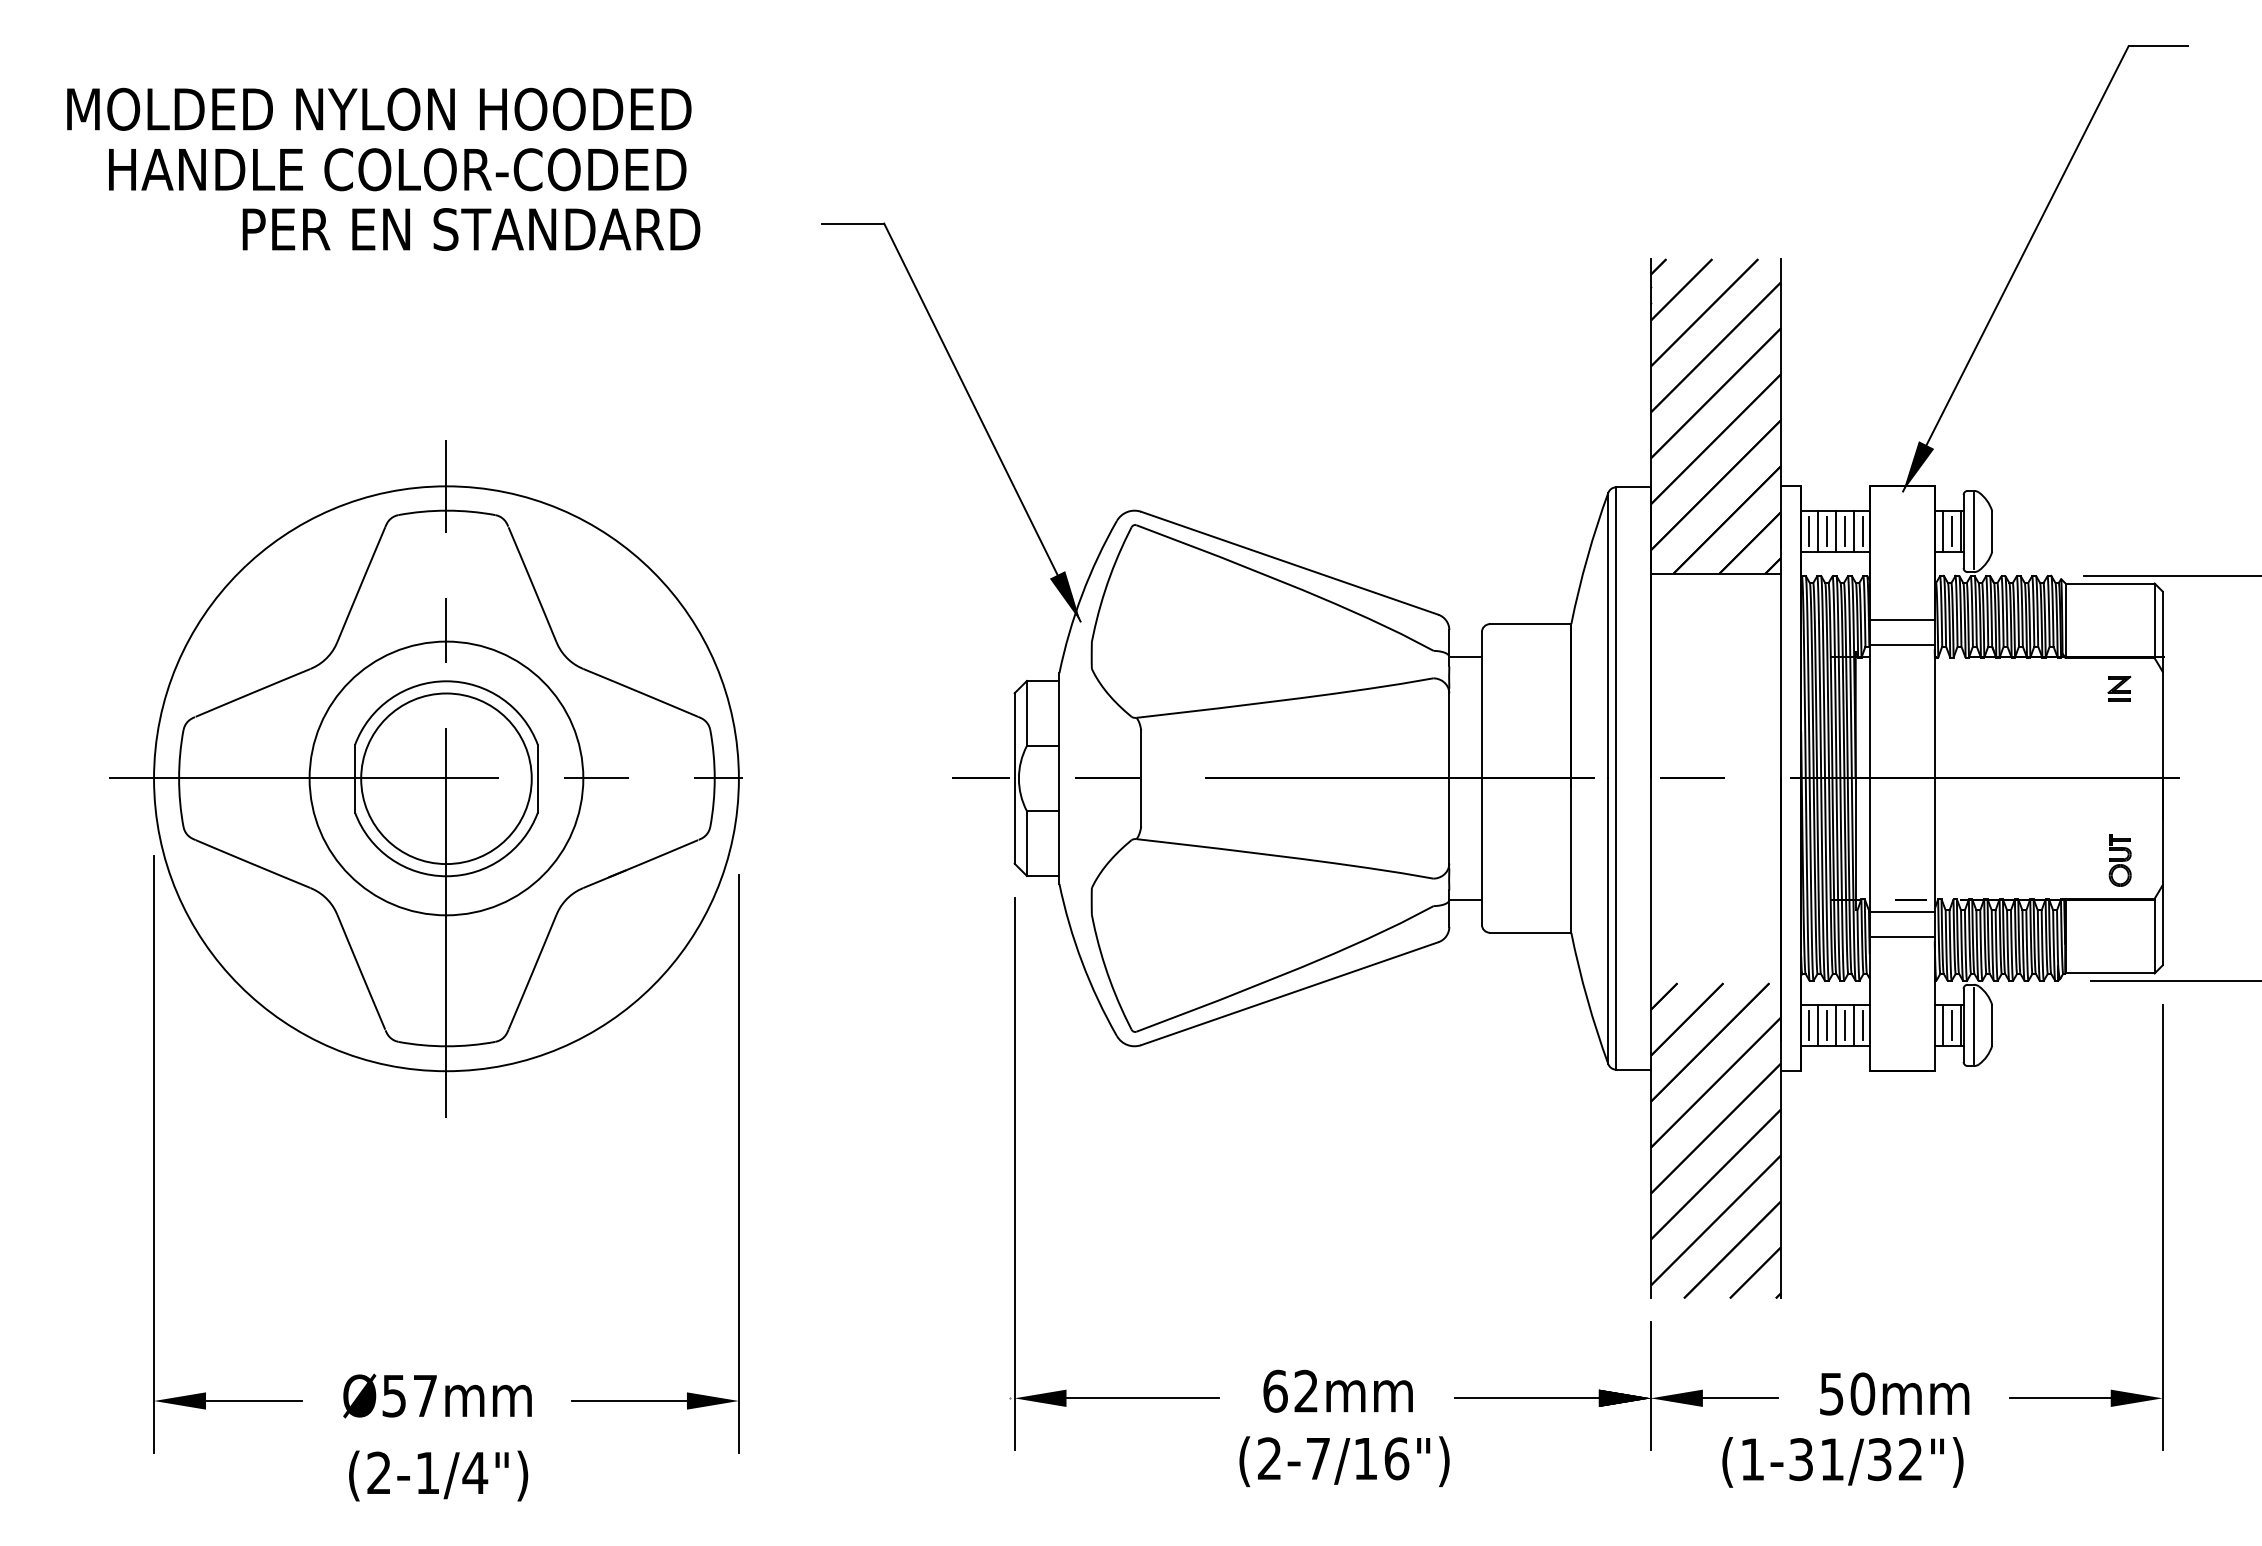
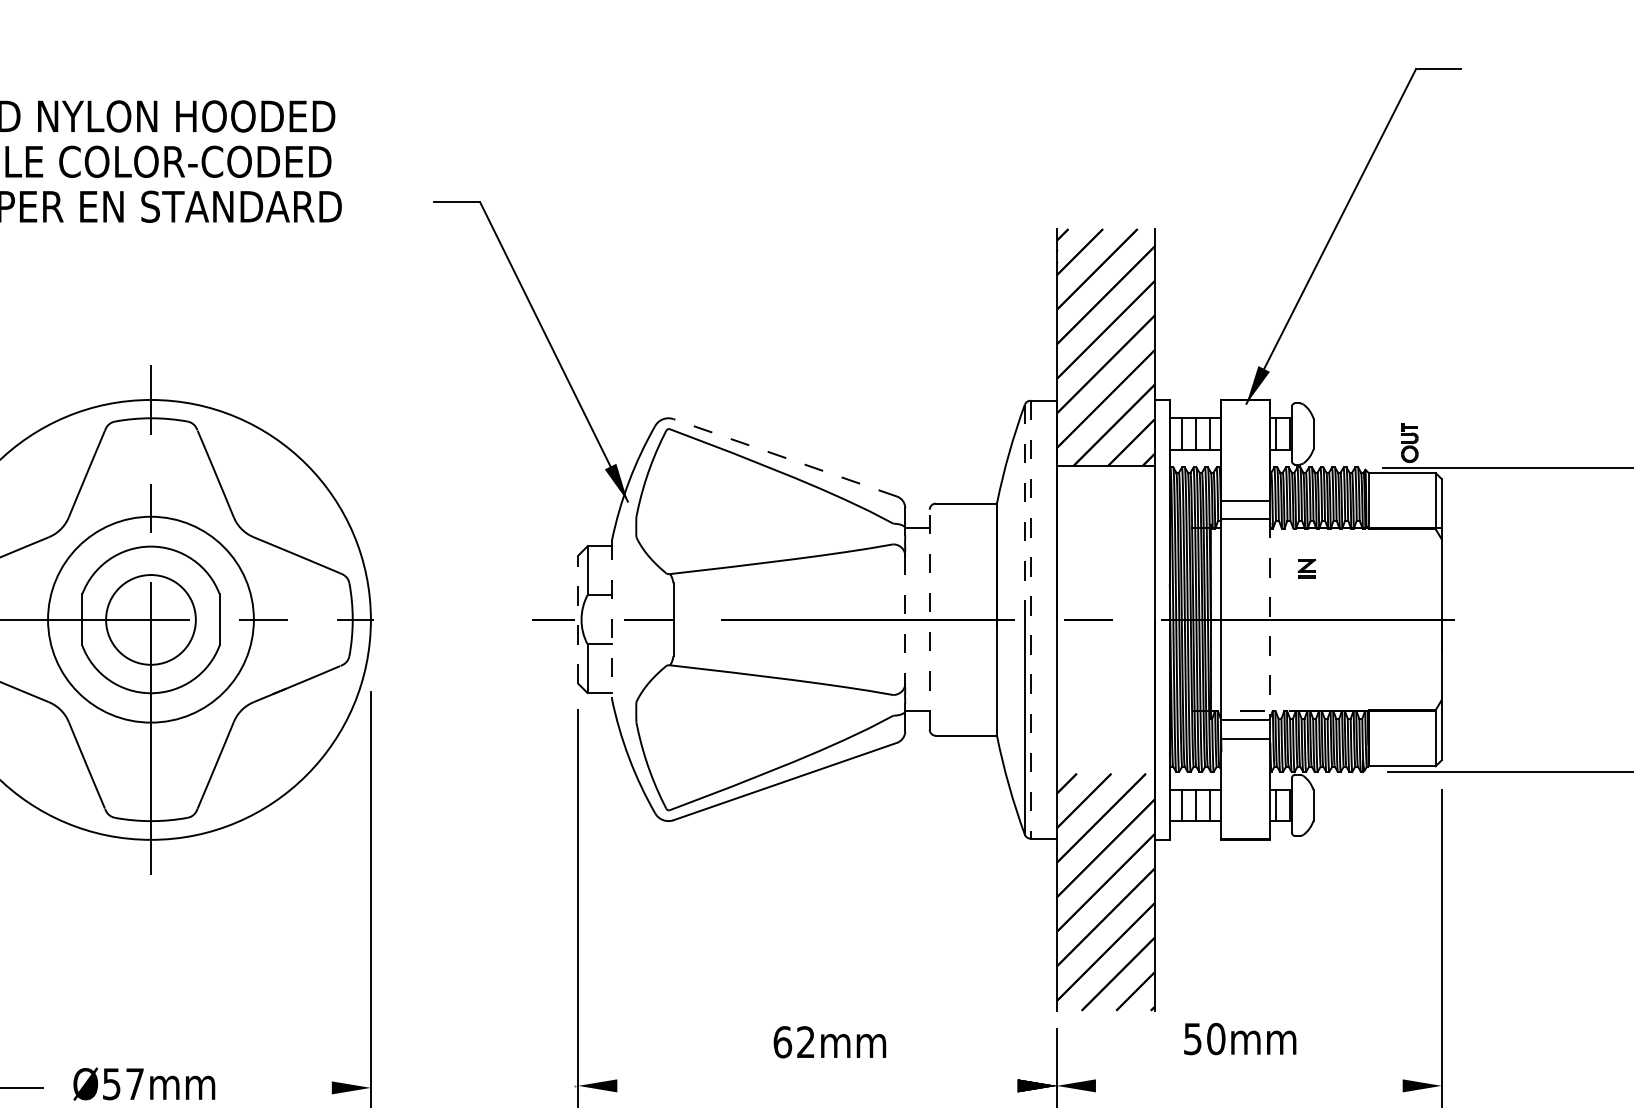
line: (1974, 530) -> (1300, 433), removed
line: (1808, 531) -> (1175, 433), removed
line: (1826, 531) -> (1188, 433), removed
line: (1844, 531) -> (1202, 433), removed
line: (1863, 531) -> (1216, 433), removed
line: (1952, 531) -> (1283, 433), removed
line: (1289, 563) -> (785, 458), solid -> dashed
line: (1608, 635) -> (1024, 512), solid -> dashed
part: (2119, 688) -> (1306, 568), moved
line: (1014, 777) -> (578, 618), solid -> dashed
line: (1481, 777) -> (929, 618), solid -> dashed
circle: (446, 778) -> (151, 619), size x0.7
line: (1059, 778) -> (612, 619), solid -> dashed
line: (1449, 778) -> (905, 619), solid -> dashed
line: (1616, 778) -> (1030, 619), solid -> dashed
line: (1934, 778) -> (1270, 619), solid -> dashed
part: (2119, 860) -> (1409, 442), moved
line: (1808, 1025) -> (1175, 805), removed
line: (1826, 1025) -> (1188, 805), removed
line: (1844, 1025) -> (1202, 805), removed
line: (1863, 1025) -> (1216, 805), removed
line: (1952, 1025) -> (1283, 805), removed
line: (1974, 1025) -> (1300, 805), removed
text: (1337, 1390) -> (829, 1041), moved
text: (1894, 1393) -> (1240, 1038), moved
line: (1142, 1398) -> (674, 1086), removed
line: (1526, 1398) -> (963, 1086), removed
line: (1740, 1398) -> (1124, 1086), removed
line: (2060, 1398) -> (1364, 1086), removed
line: (628, 1401) -> (287, 1088), removed

